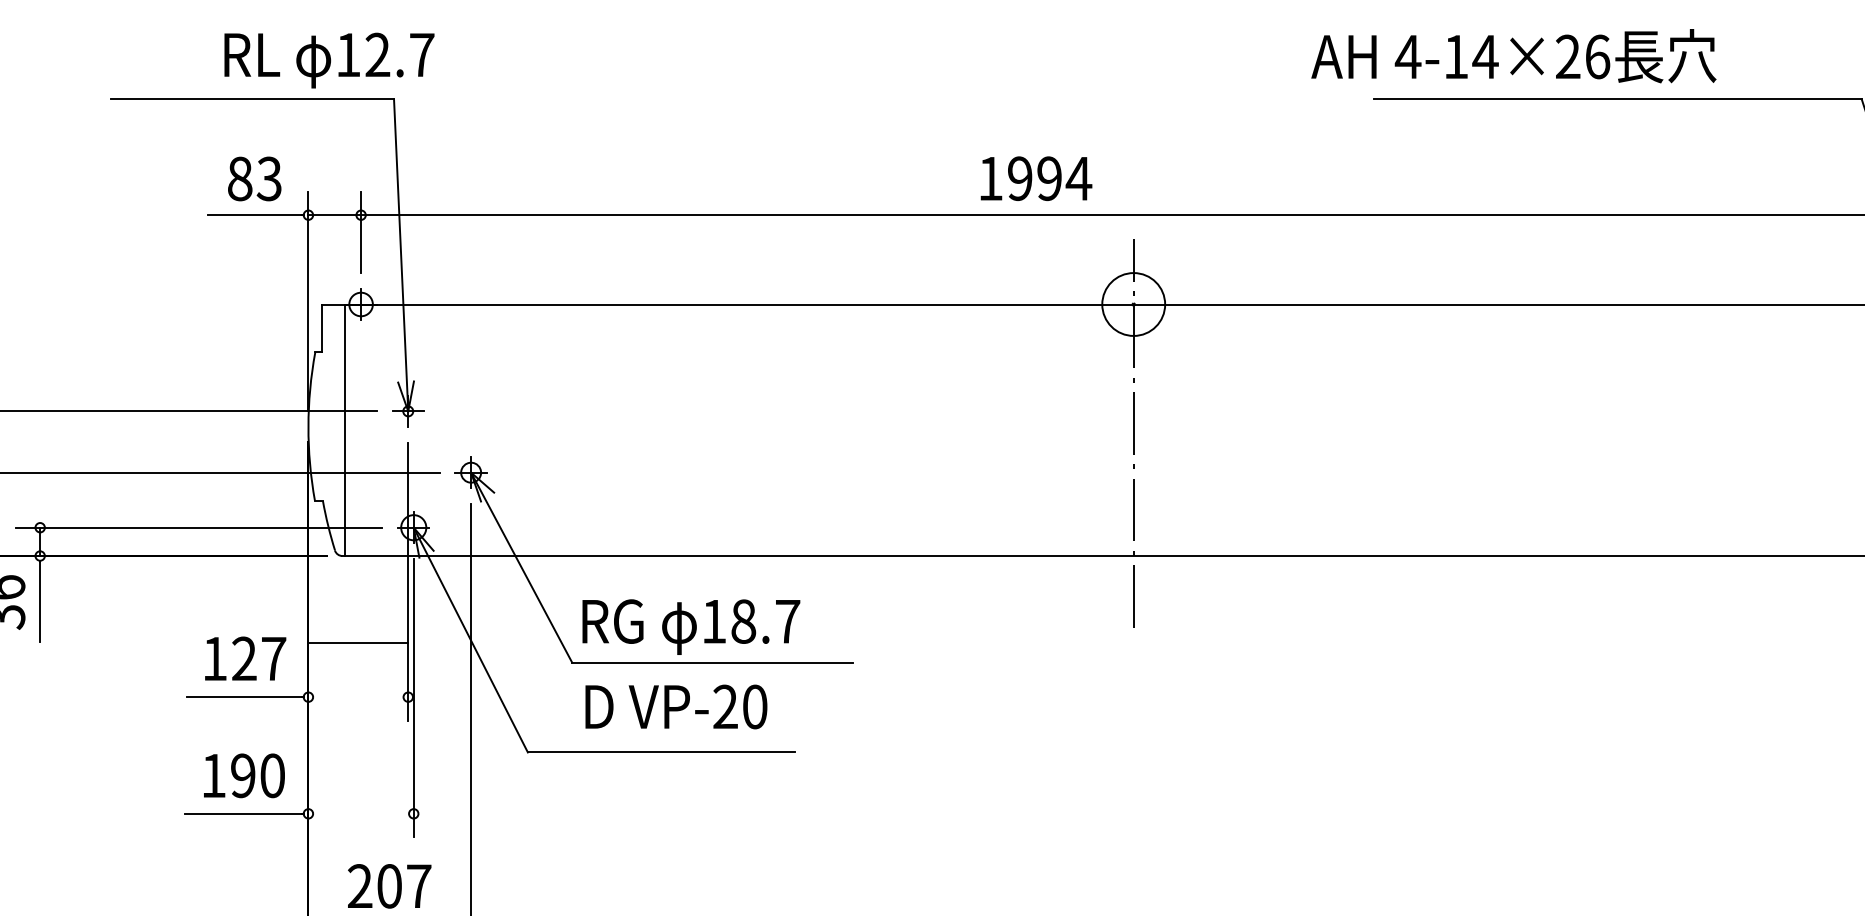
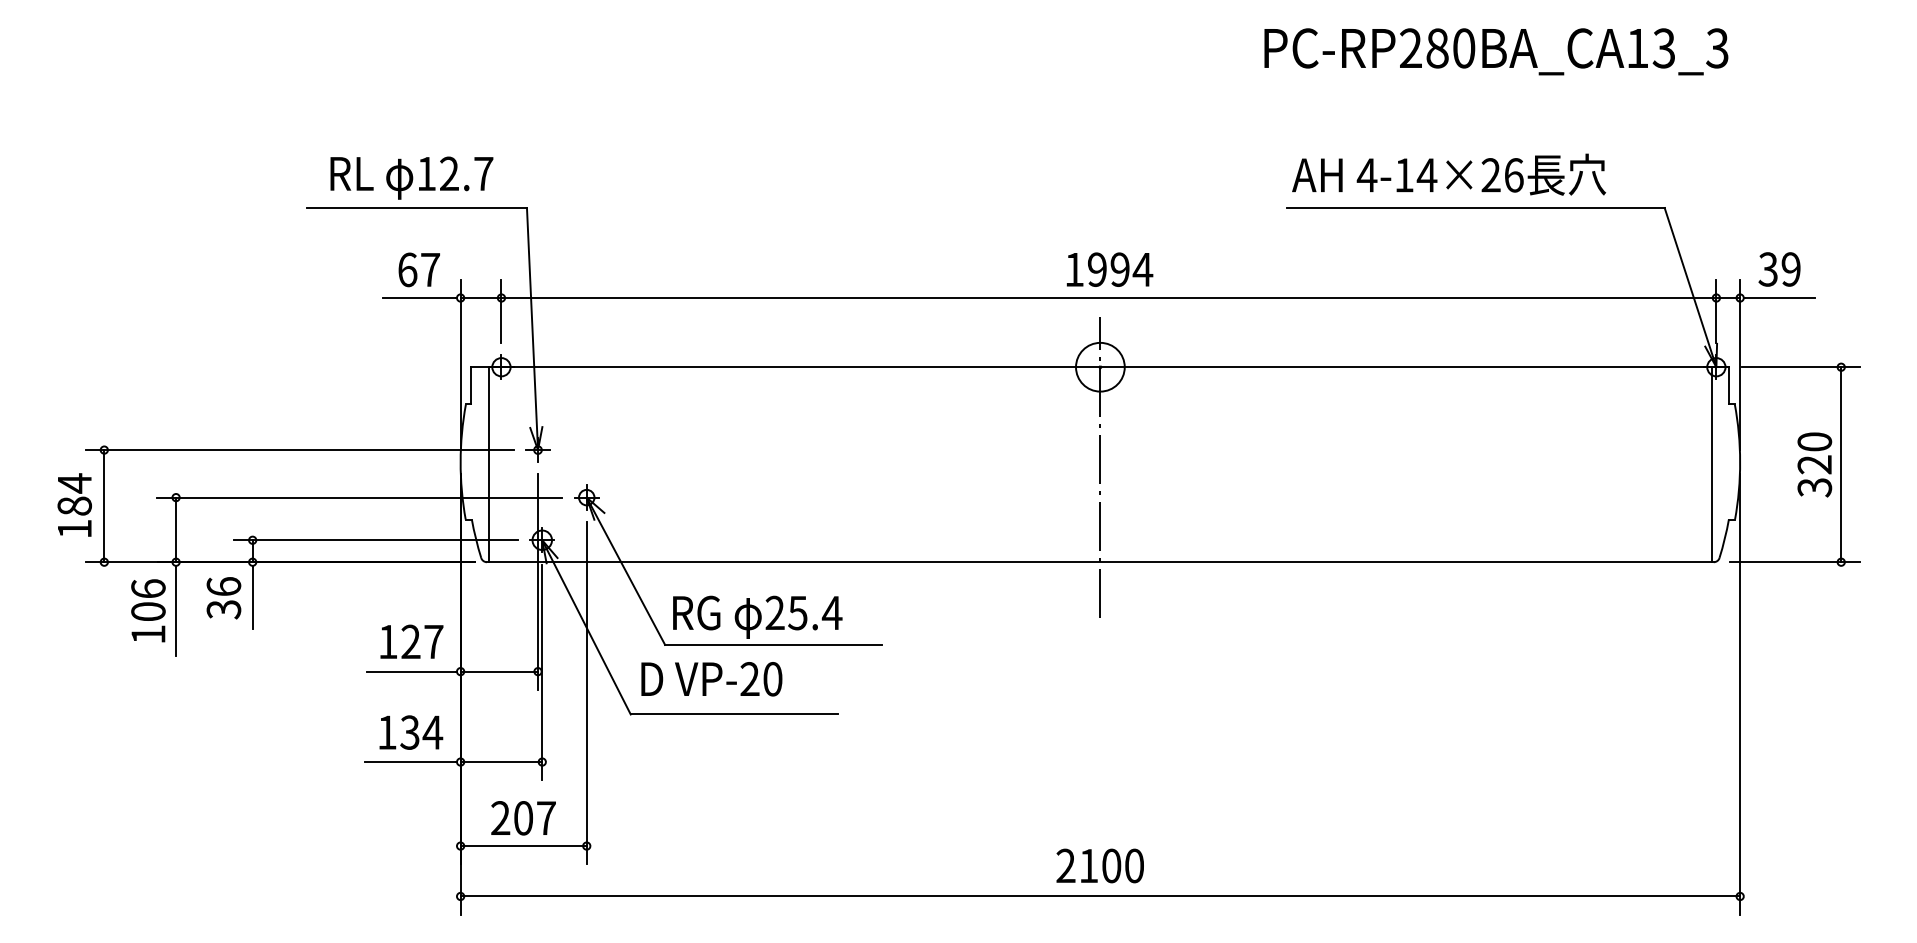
text: (1514, 55) -> (1449, 174), moved
text: (328, 59) -> (411, 177), moved
text: (255, 178) -> (419, 269), 83 -> 67
text: (1035, 178) -> (1109, 269), moved
text: (750, 620) -> (803, 612), 18.7 -> 25.4
line: (358, 642) -> (499, 671), moved
text: (675, 707) -> (711, 679), moved
text: (257, 775) -> (421, 732), 190 -> 134
line: (361, 814) -> (501, 762), added

